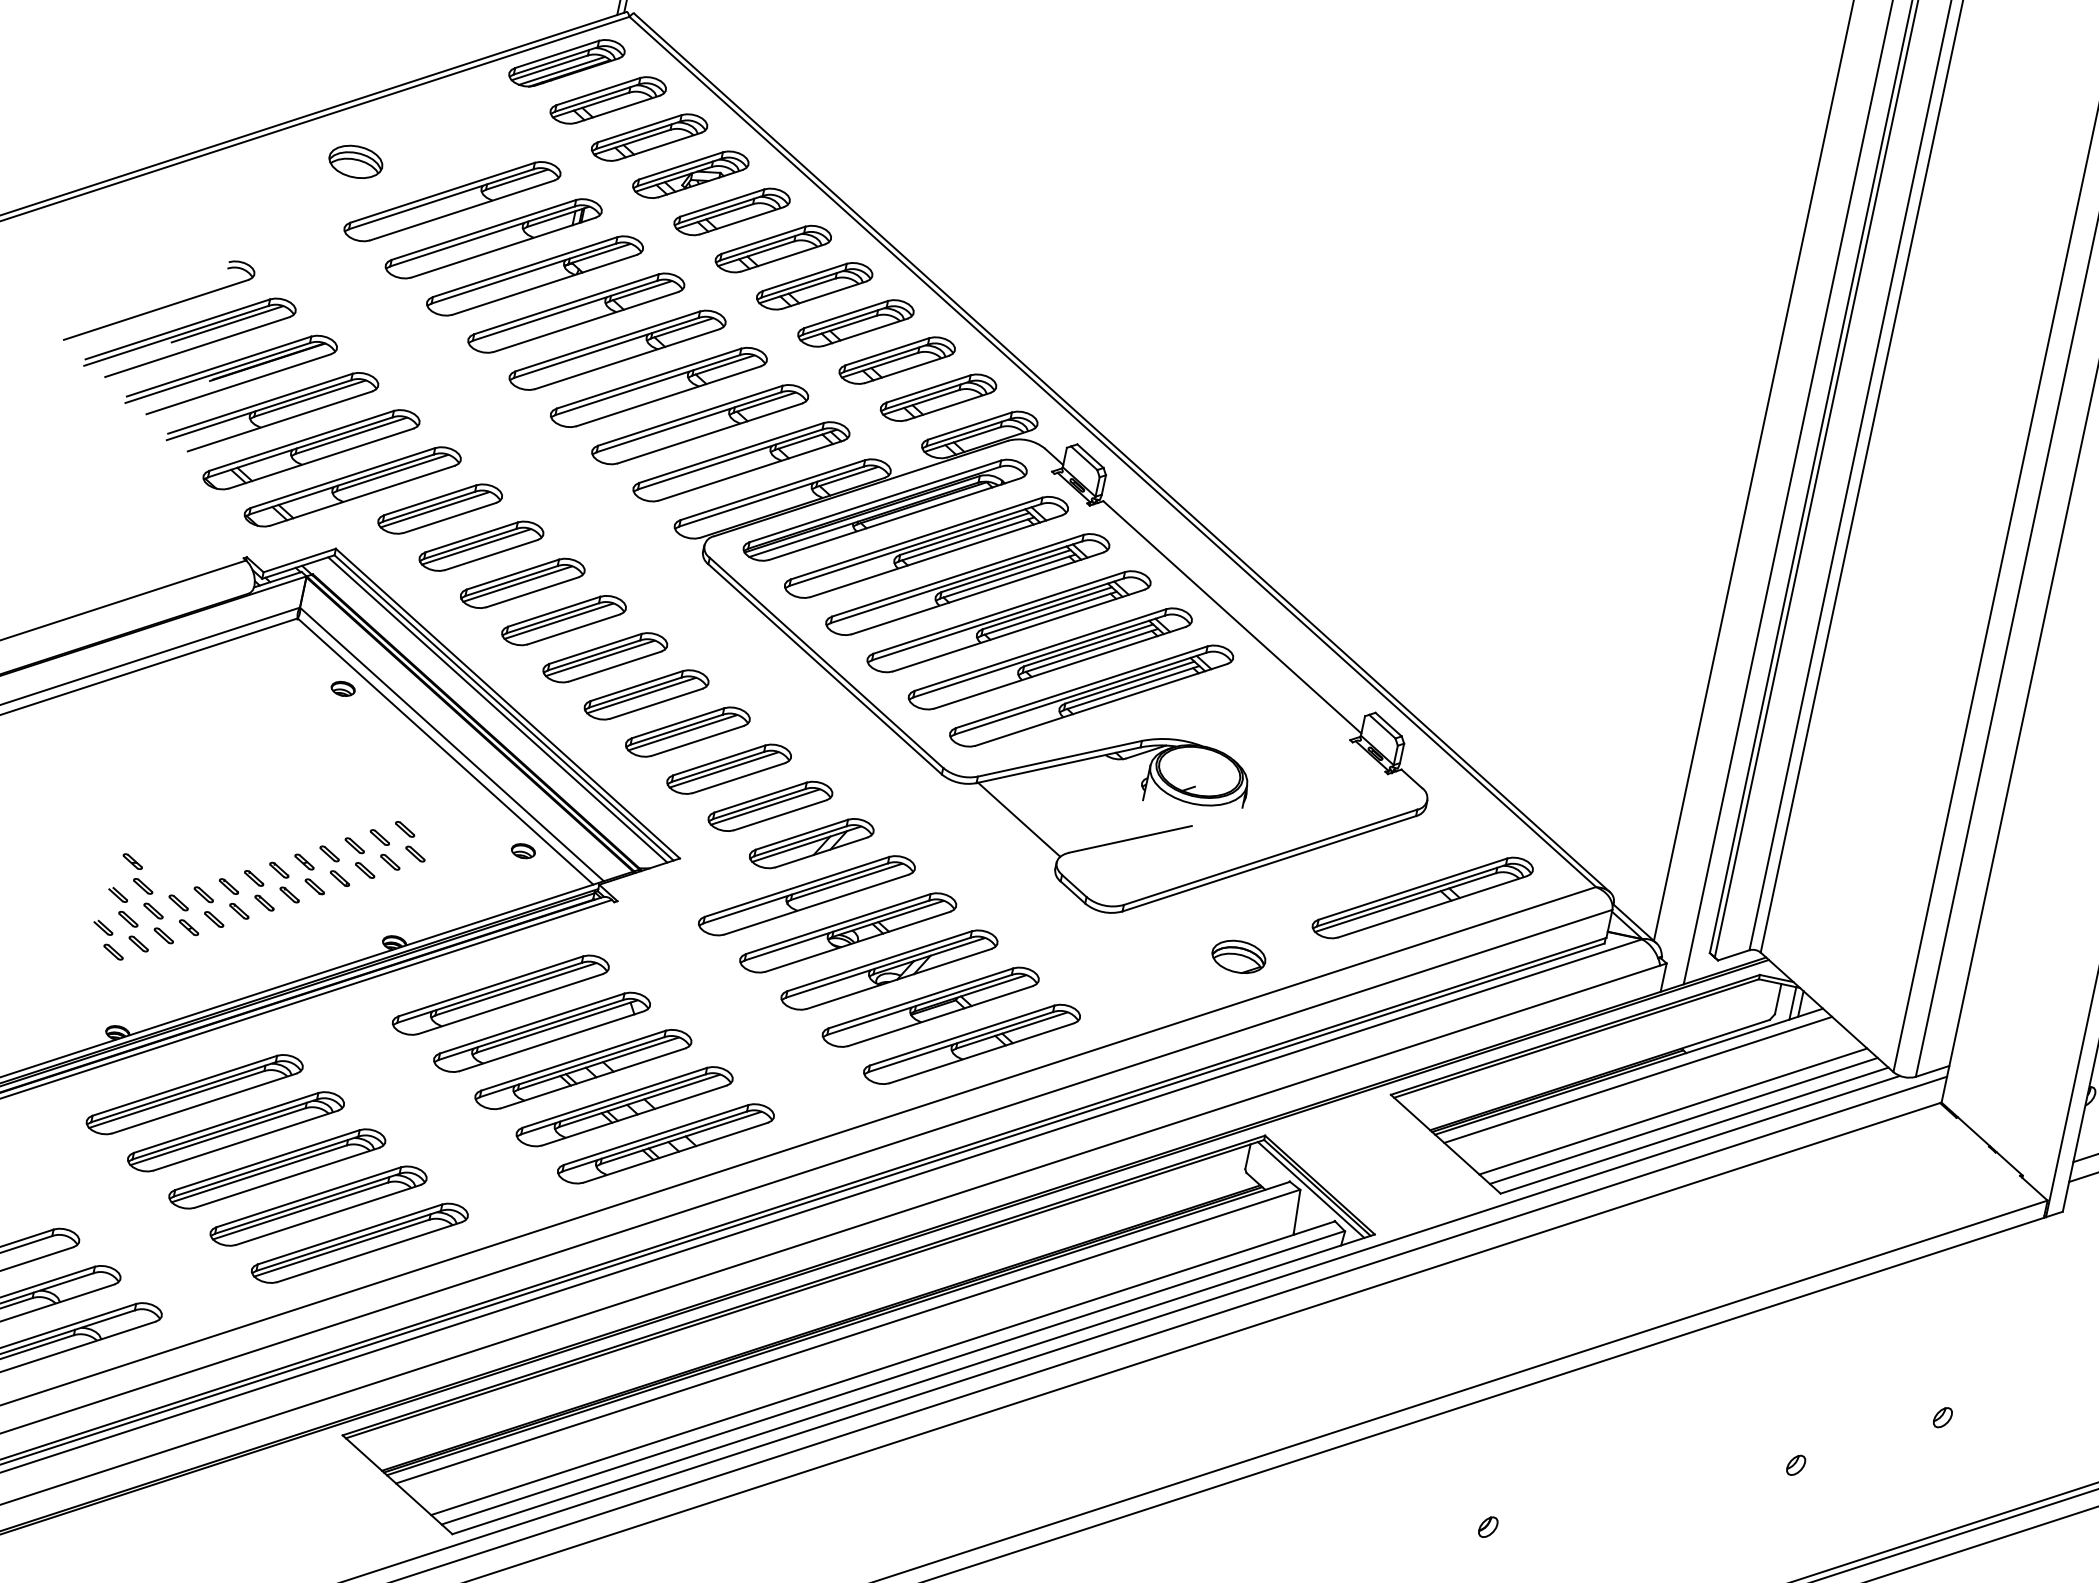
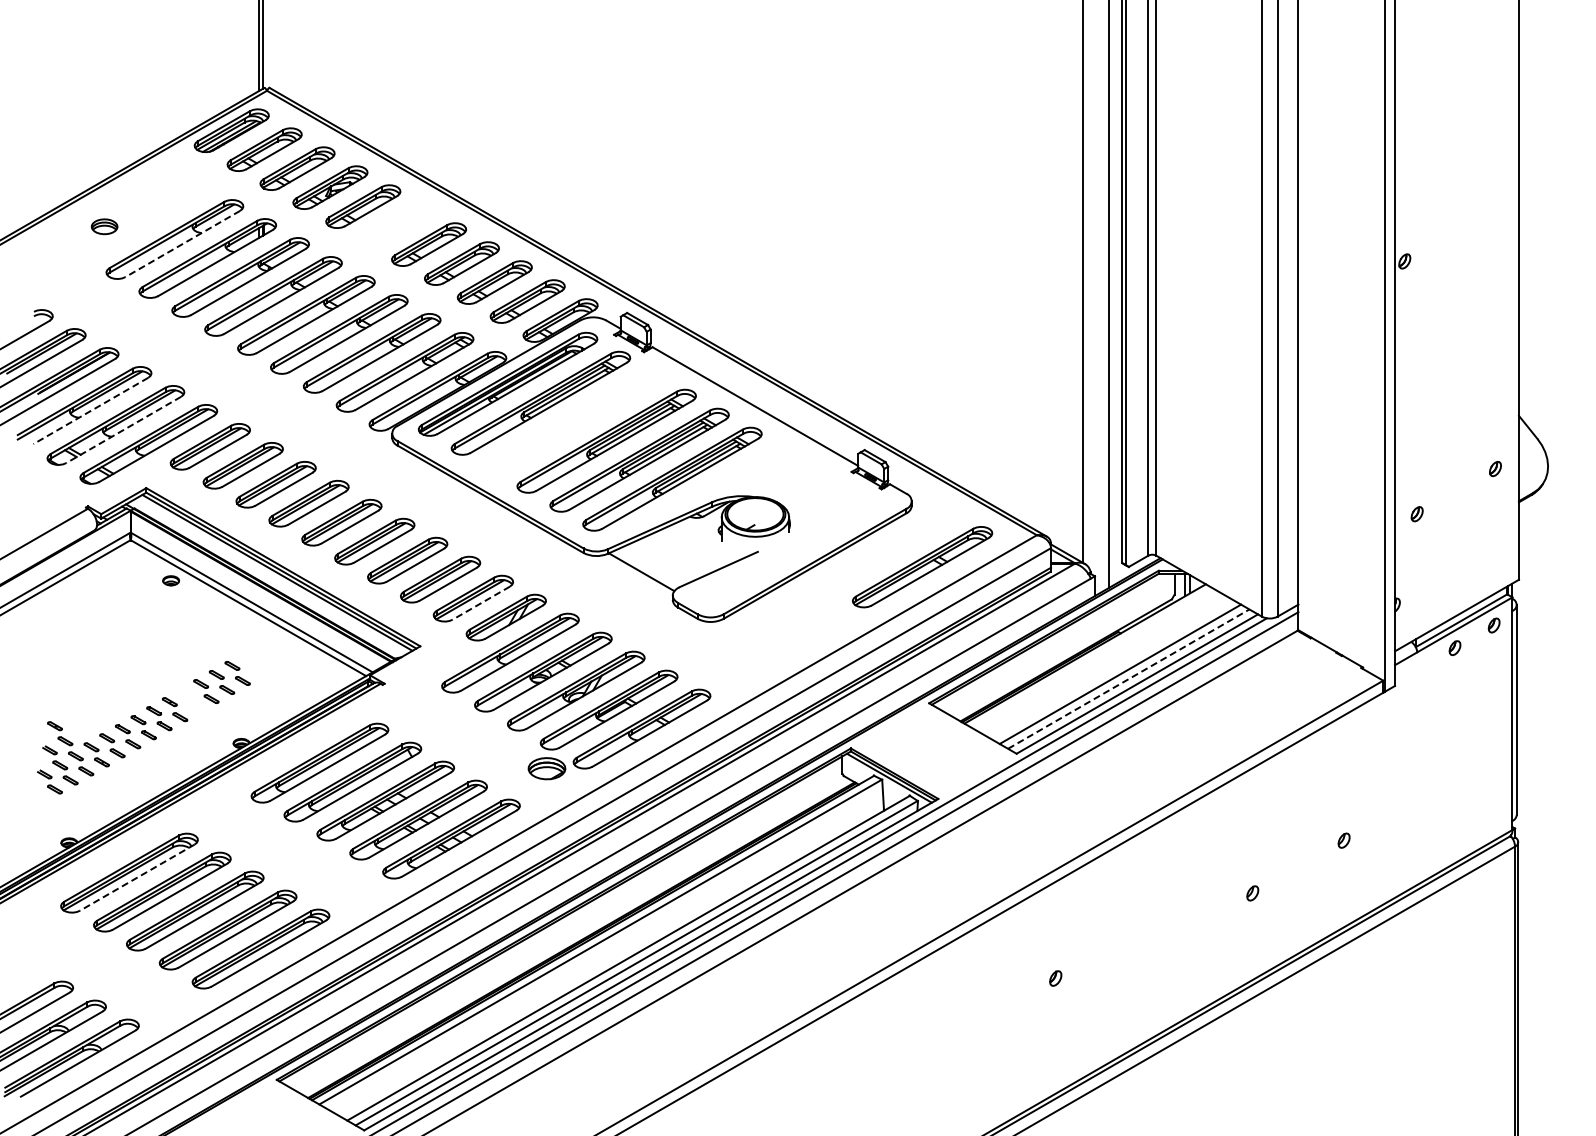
part: (355, 161) -> (104, 226), size x0.7
line: (461, 211) -> (182, 244), solid -> dashed
part: (773, 248) -> (396, 225), removed
line: (279, 422) -> (90, 411), solid -> dashed
line: (320, 459) -> (123, 430), solid -> dashed
part: (967, 583) -> (573, 421), removed
line: (779, 815) -> (480, 603), solid -> dashed
part: (523, 850) -> (314, 663), removed
part: (334, 866) -> (190, 700), removed
part: (1238, 956) -> (546, 768), moved
line: (1638, 1078) -> (1092, 657), removed
line: (203, 1102) -> (136, 877), solid -> dashed
line: (1685, 1120) -> (1129, 678), solid -> dashed

